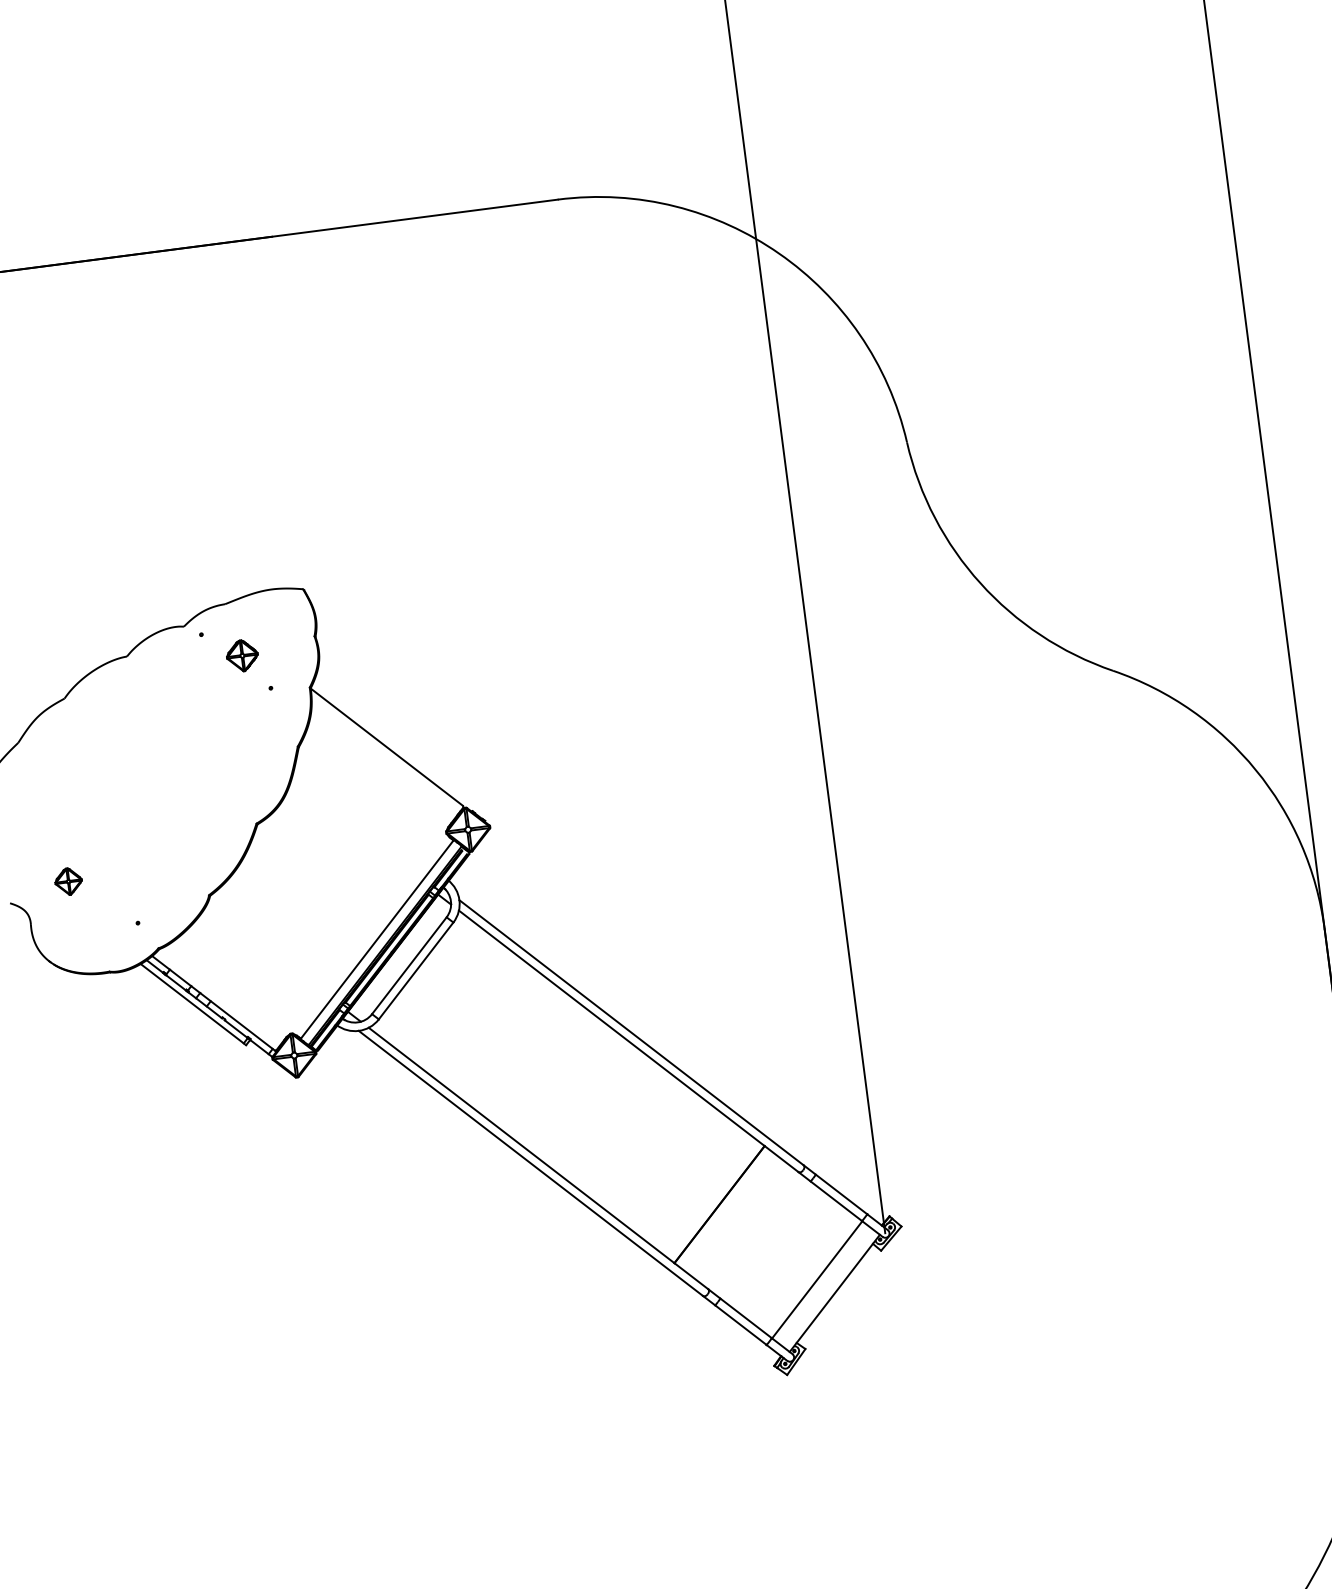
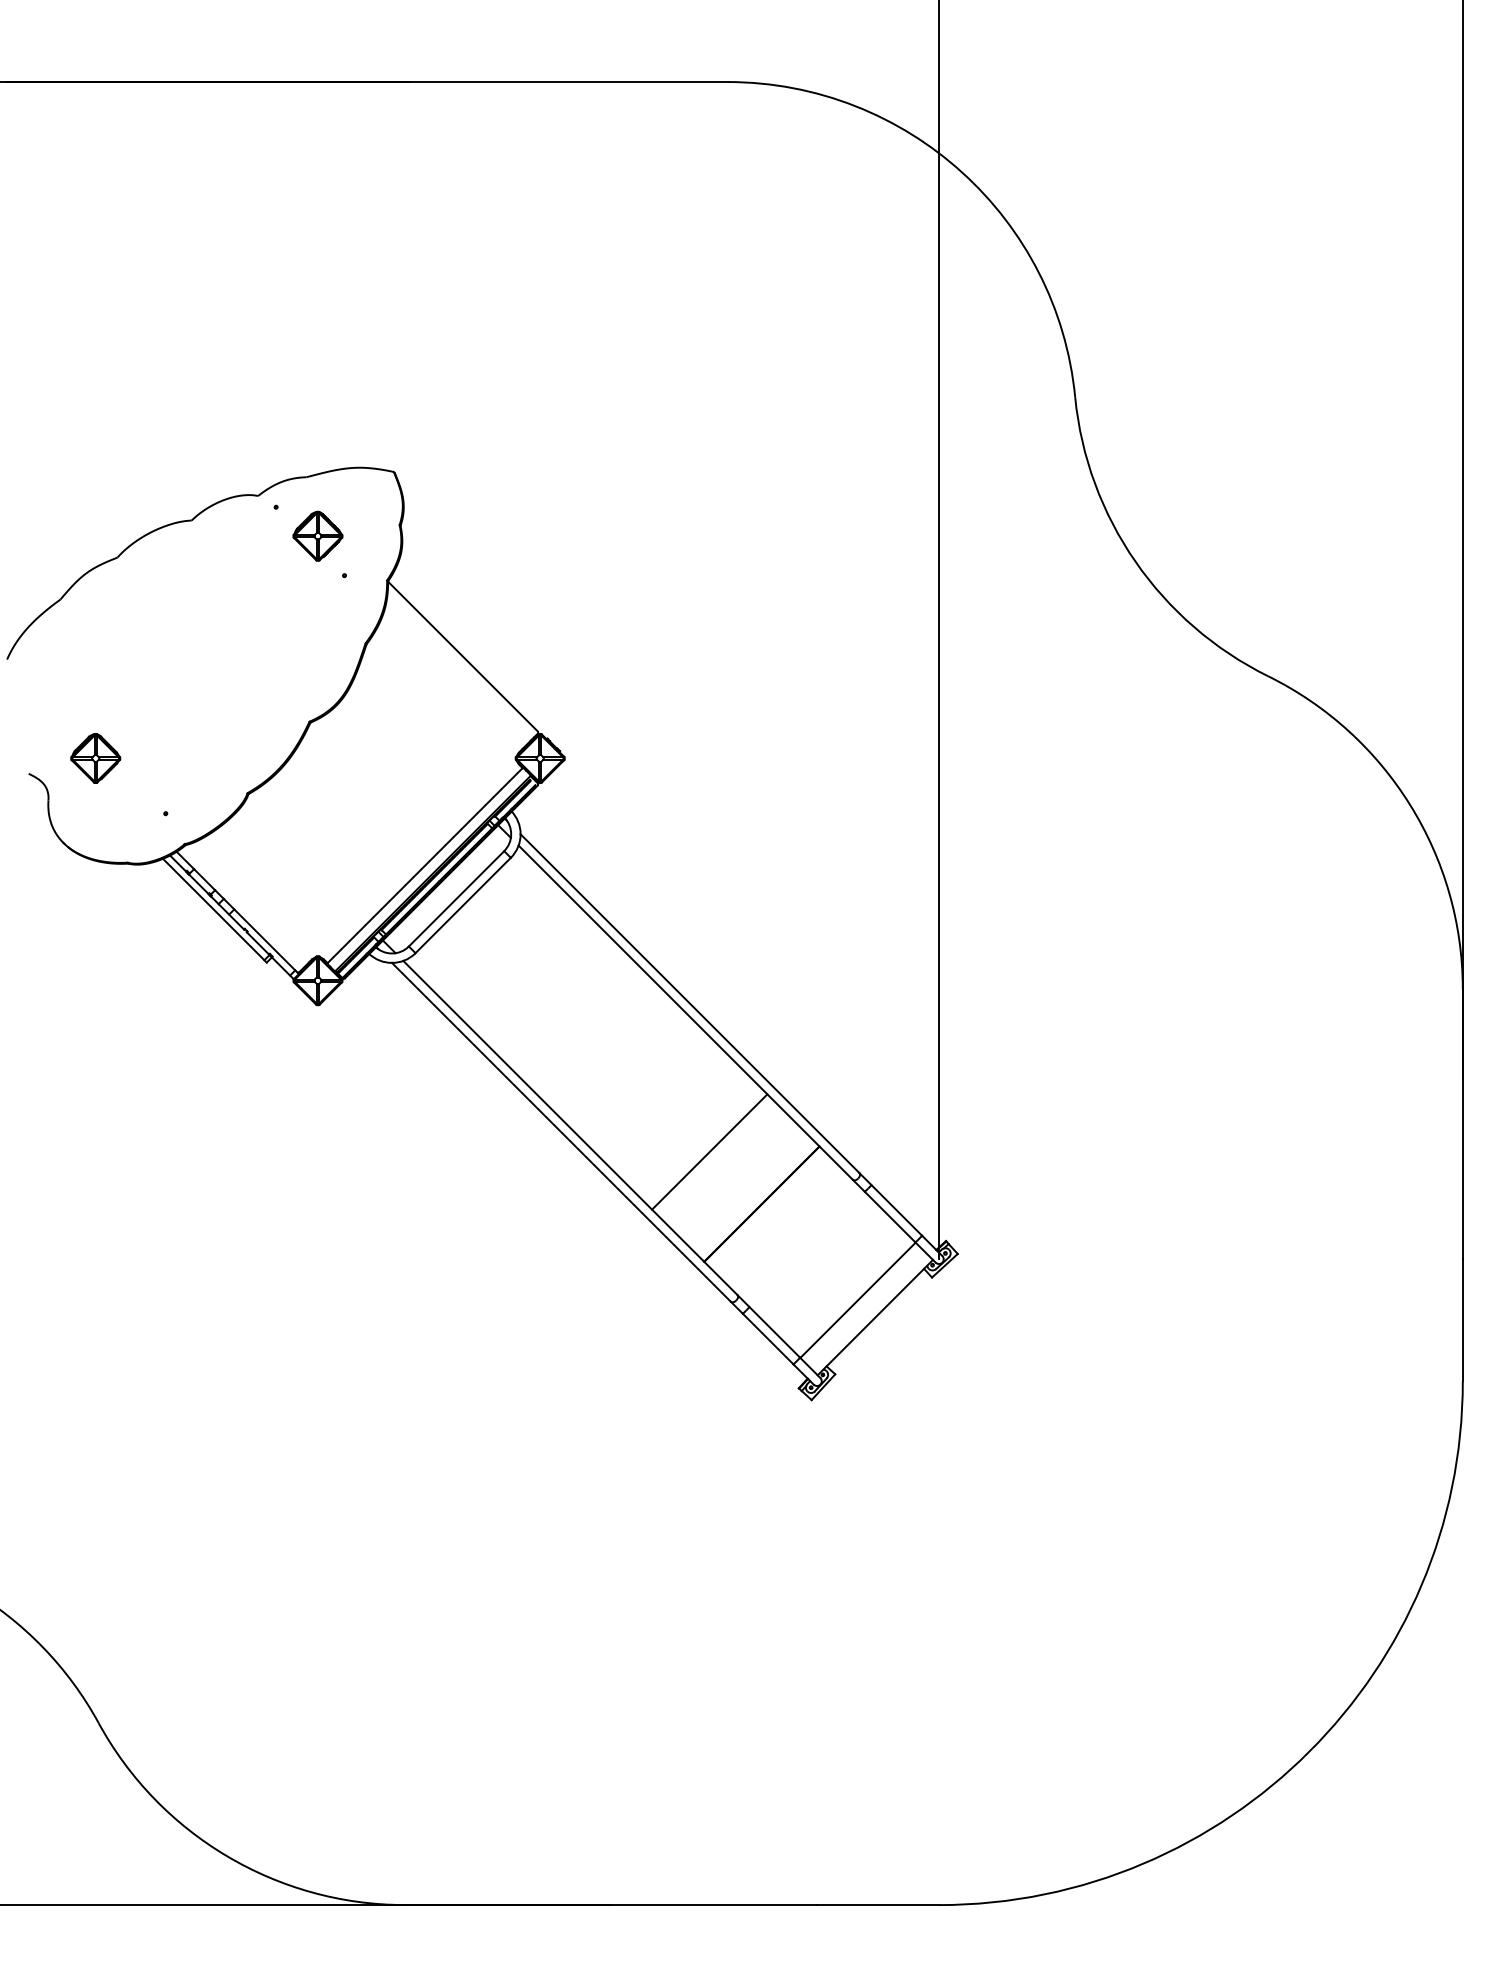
part: (241, 655) -> (317, 535), size x1.43
part: (68, 881) -> (95, 758), size x1.67
line: (666, 1163) -> (709, 1151), added

